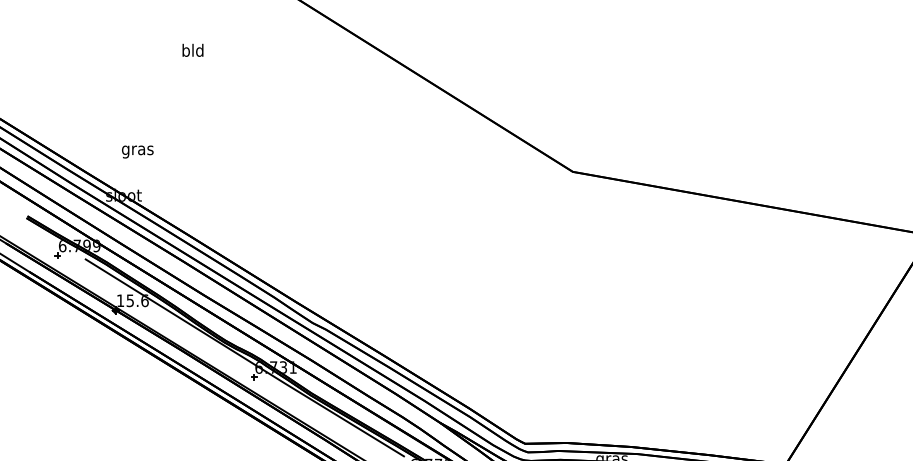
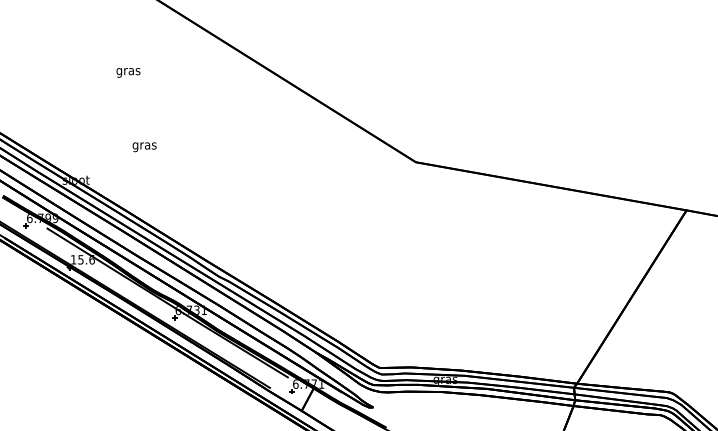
text: (193, 51) -> (128, 71), bld -> gras
text: (137, 152) -> (144, 147), moved

